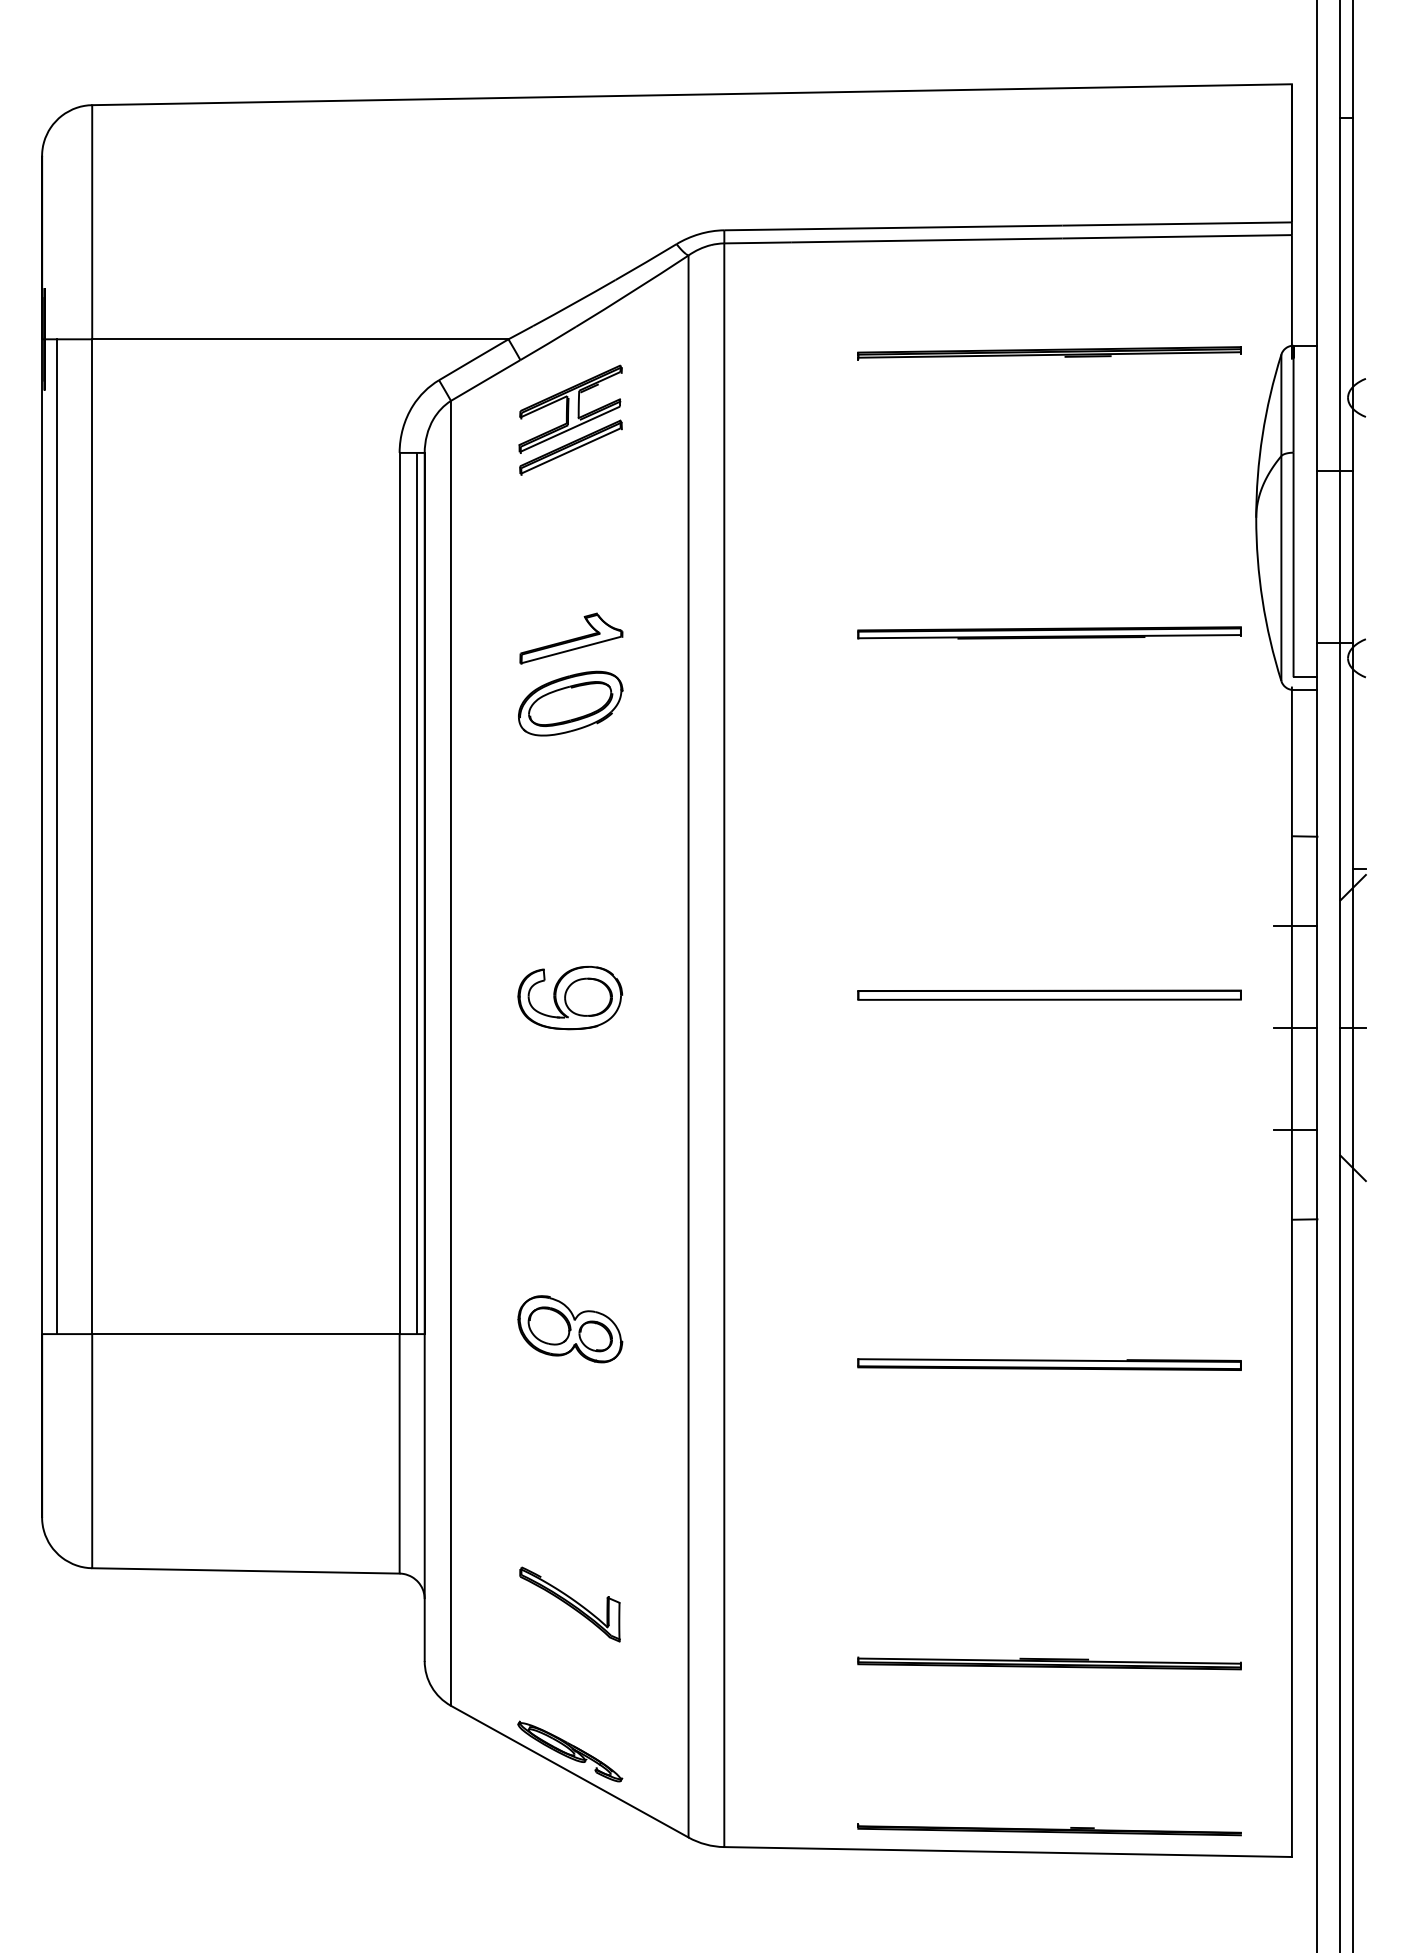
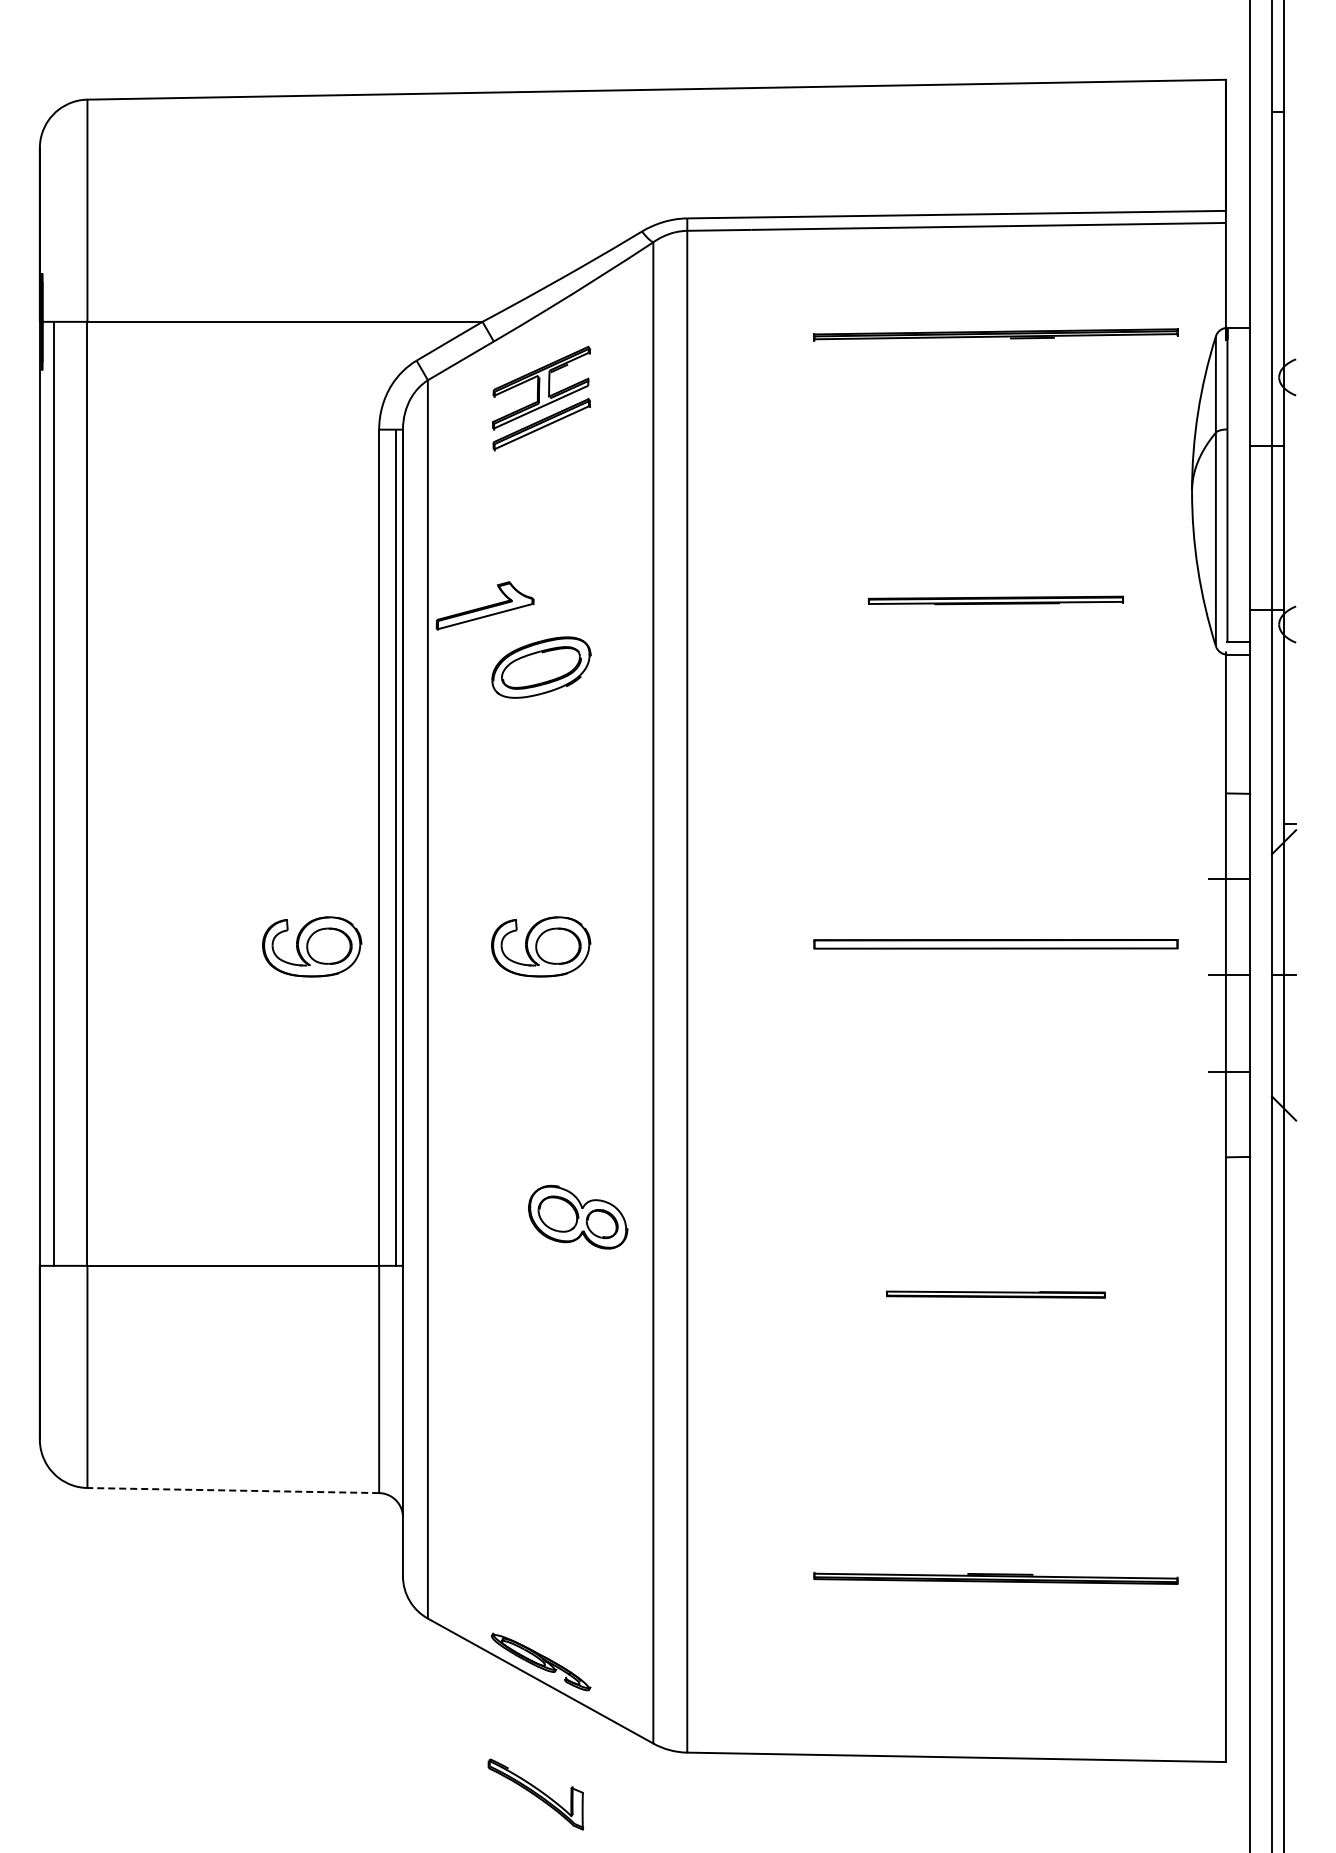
part: (1049, 632) -> (995, 600), size x0.7
part: (570, 638) -> (484, 605), moved
part: (329, 997) -> (312, 946), added
part: (570, 1328) -> (578, 1216), moved
part: (1049, 1364) -> (995, 1294), size x0.6
line: (246, 1570) -> (233, 1490), solid -> dashed
part: (569, 1604) -> (535, 1794), moved
part: (1049, 1830) -> (995, 1736), removed

